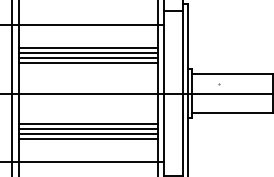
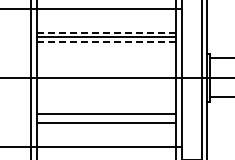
line: (88, 48) -> (106, 32), solid -> dashed
line: (88, 57) -> (106, 41), solid -> dashed
line: (87, 62) -> (105, 46), removed
line: (87, 124) -> (105, 108), removed
line: (87, 134) -> (105, 118), removed

